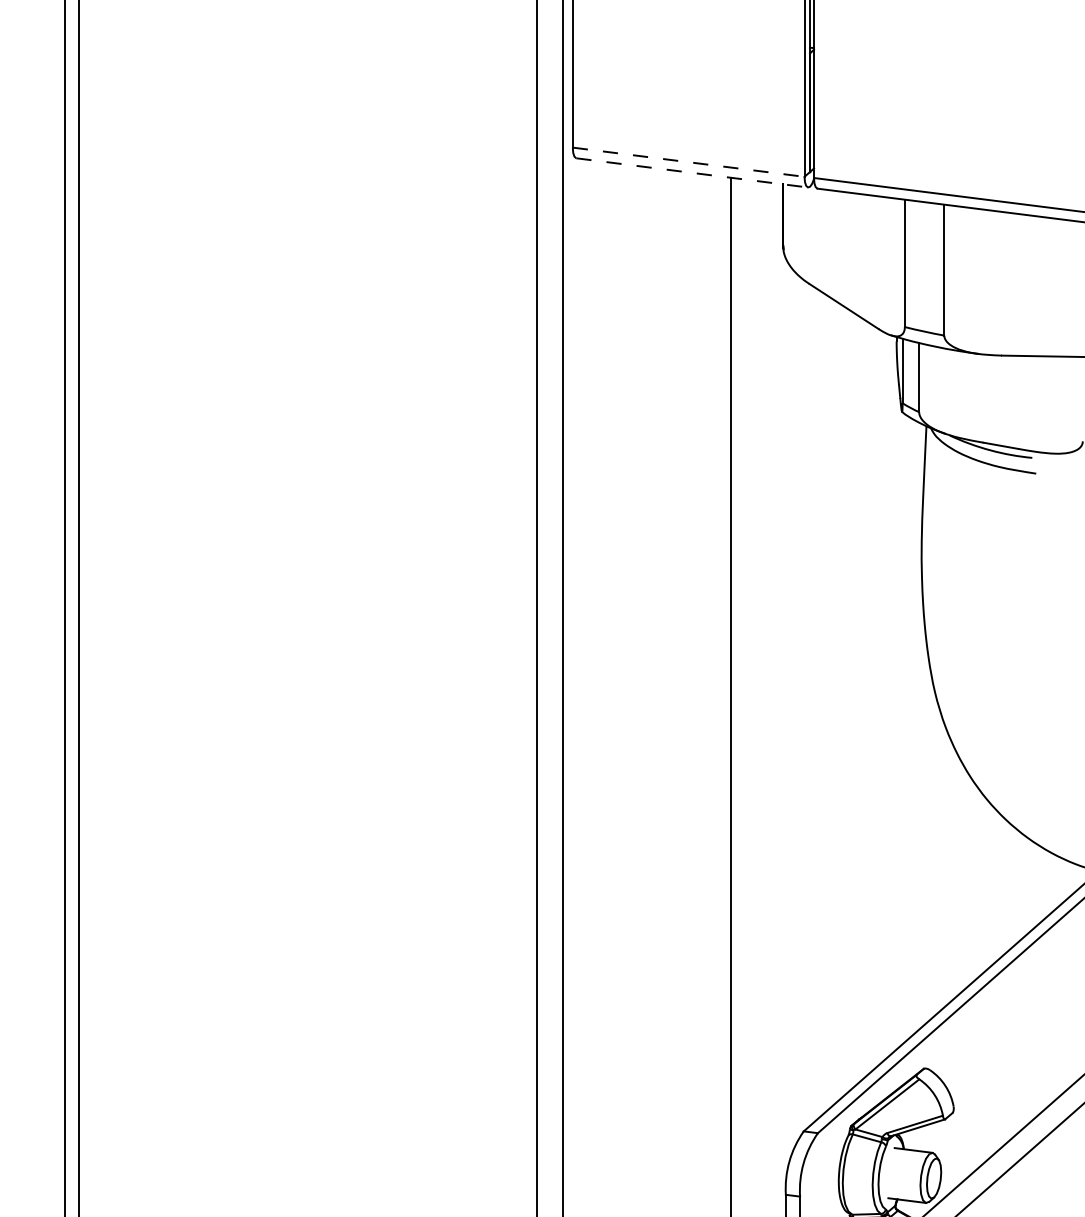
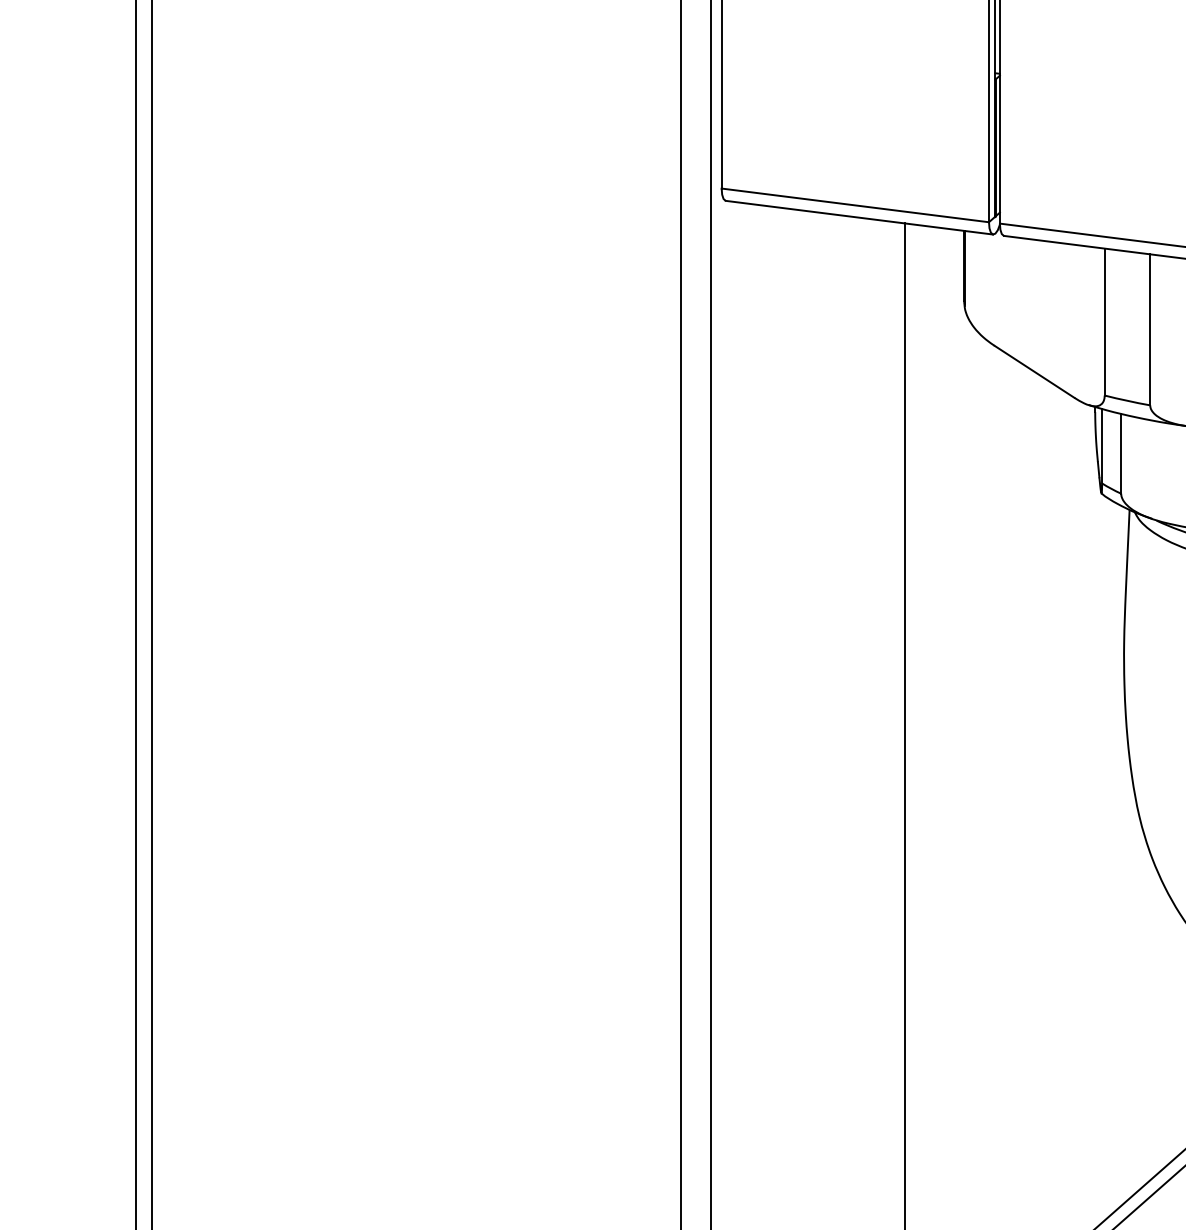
line: (688, 162) -> (855, 205), dashed -> solid
line: (692, 172) -> (859, 217), dashed -> solid

